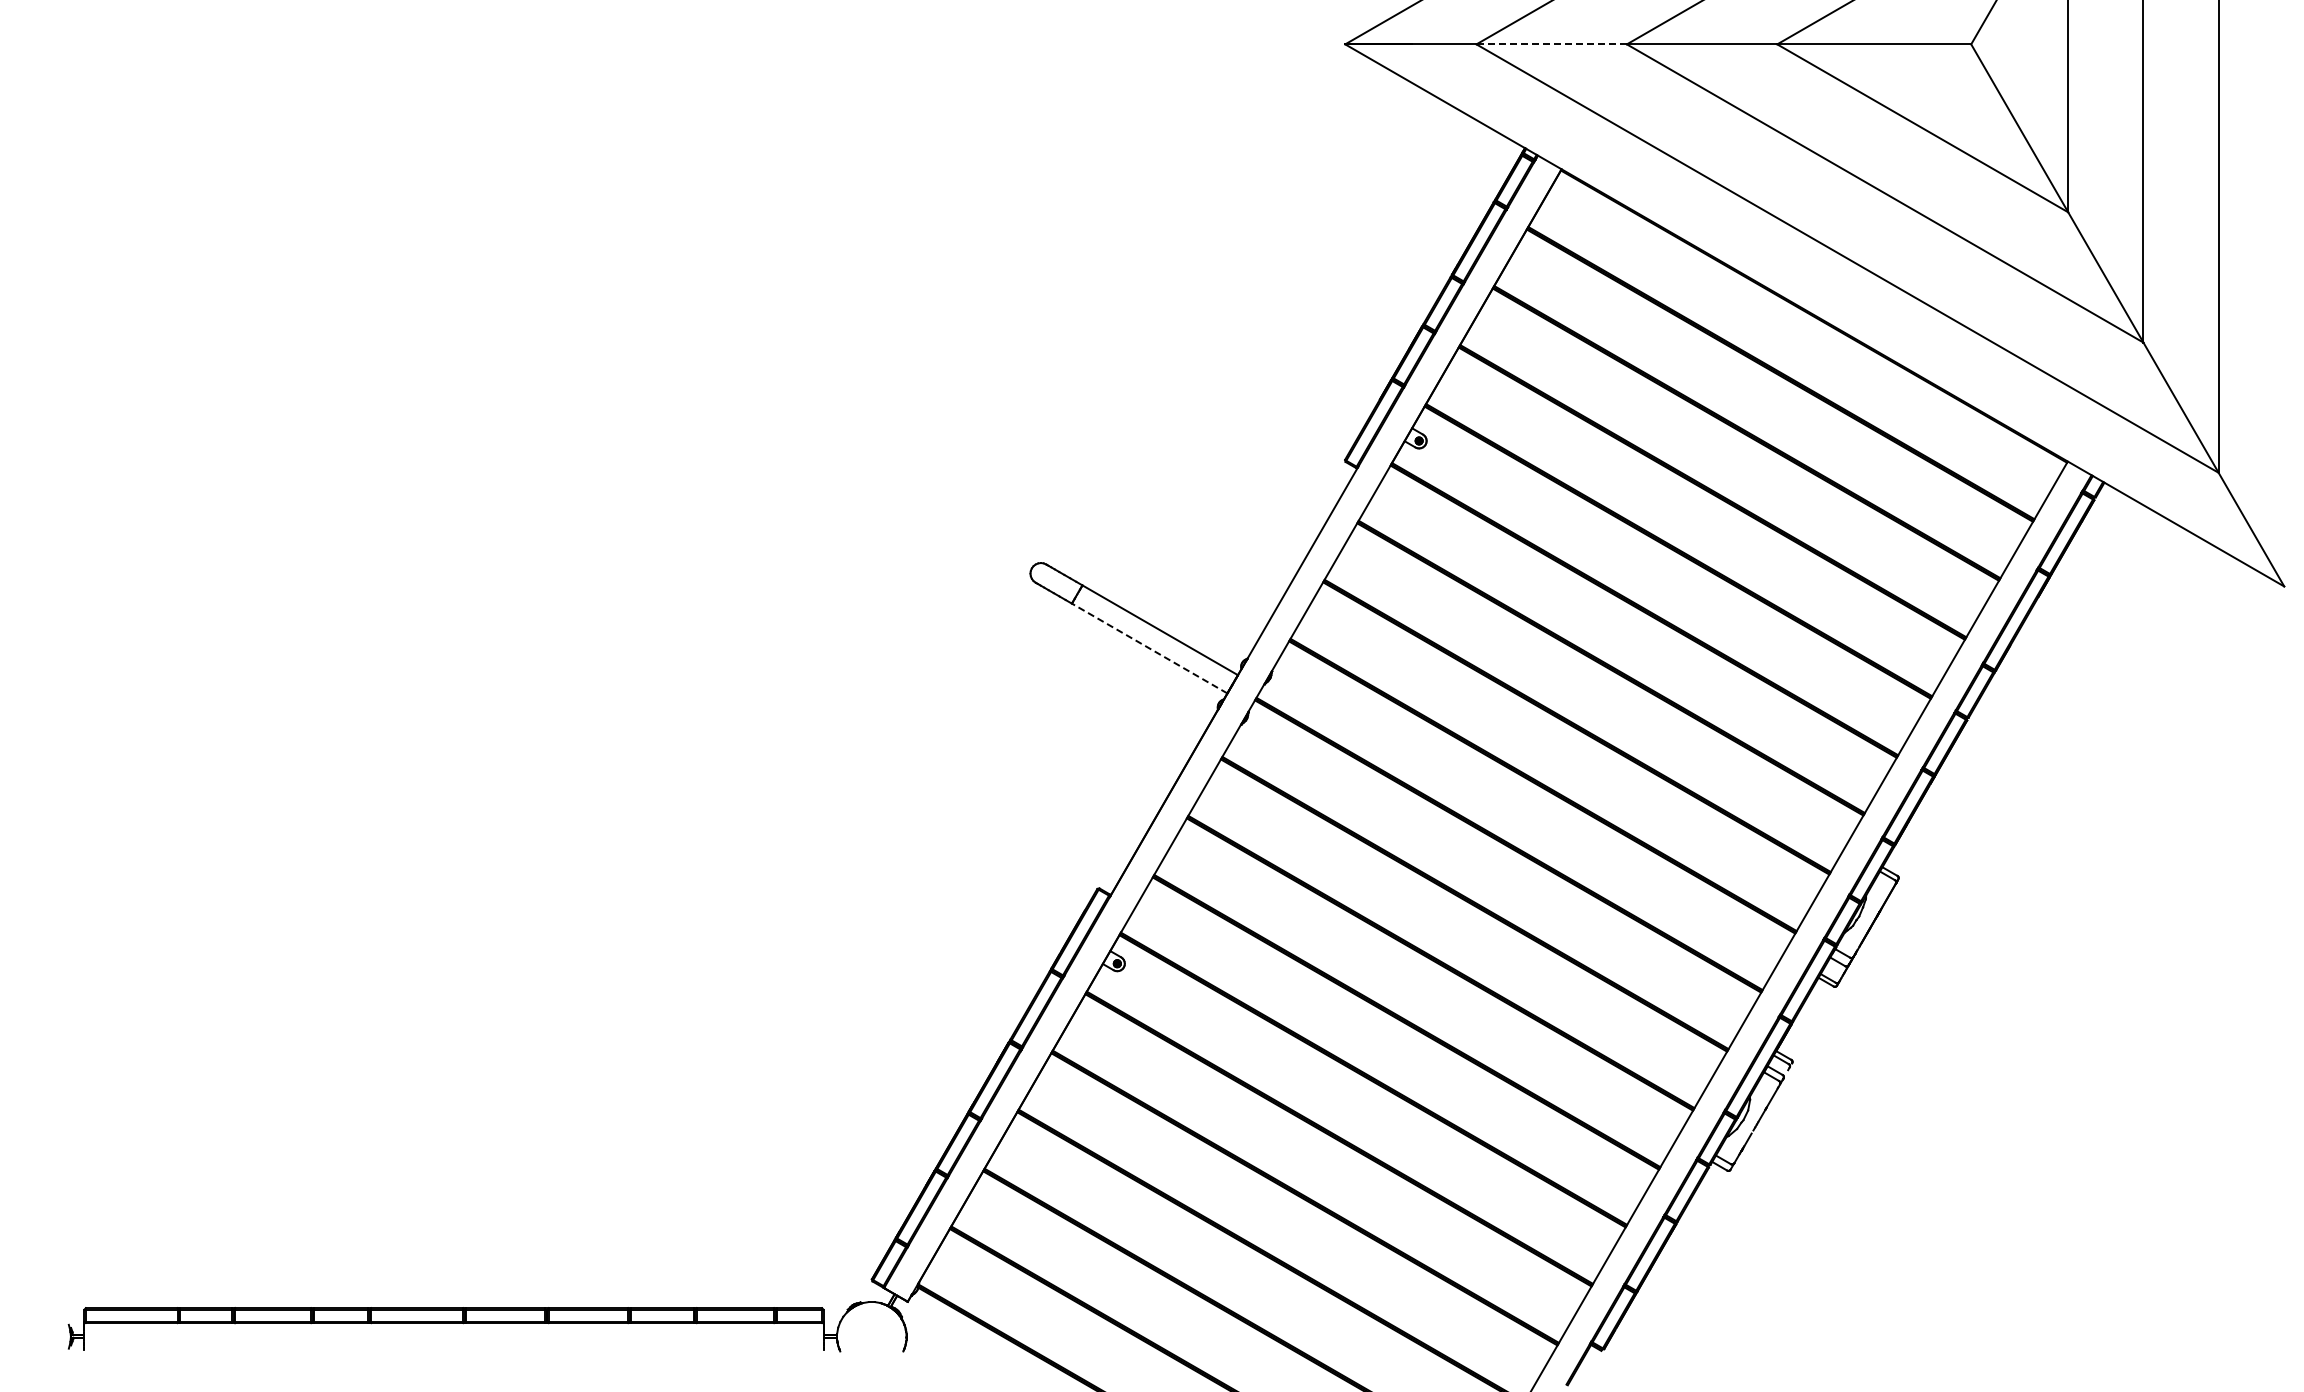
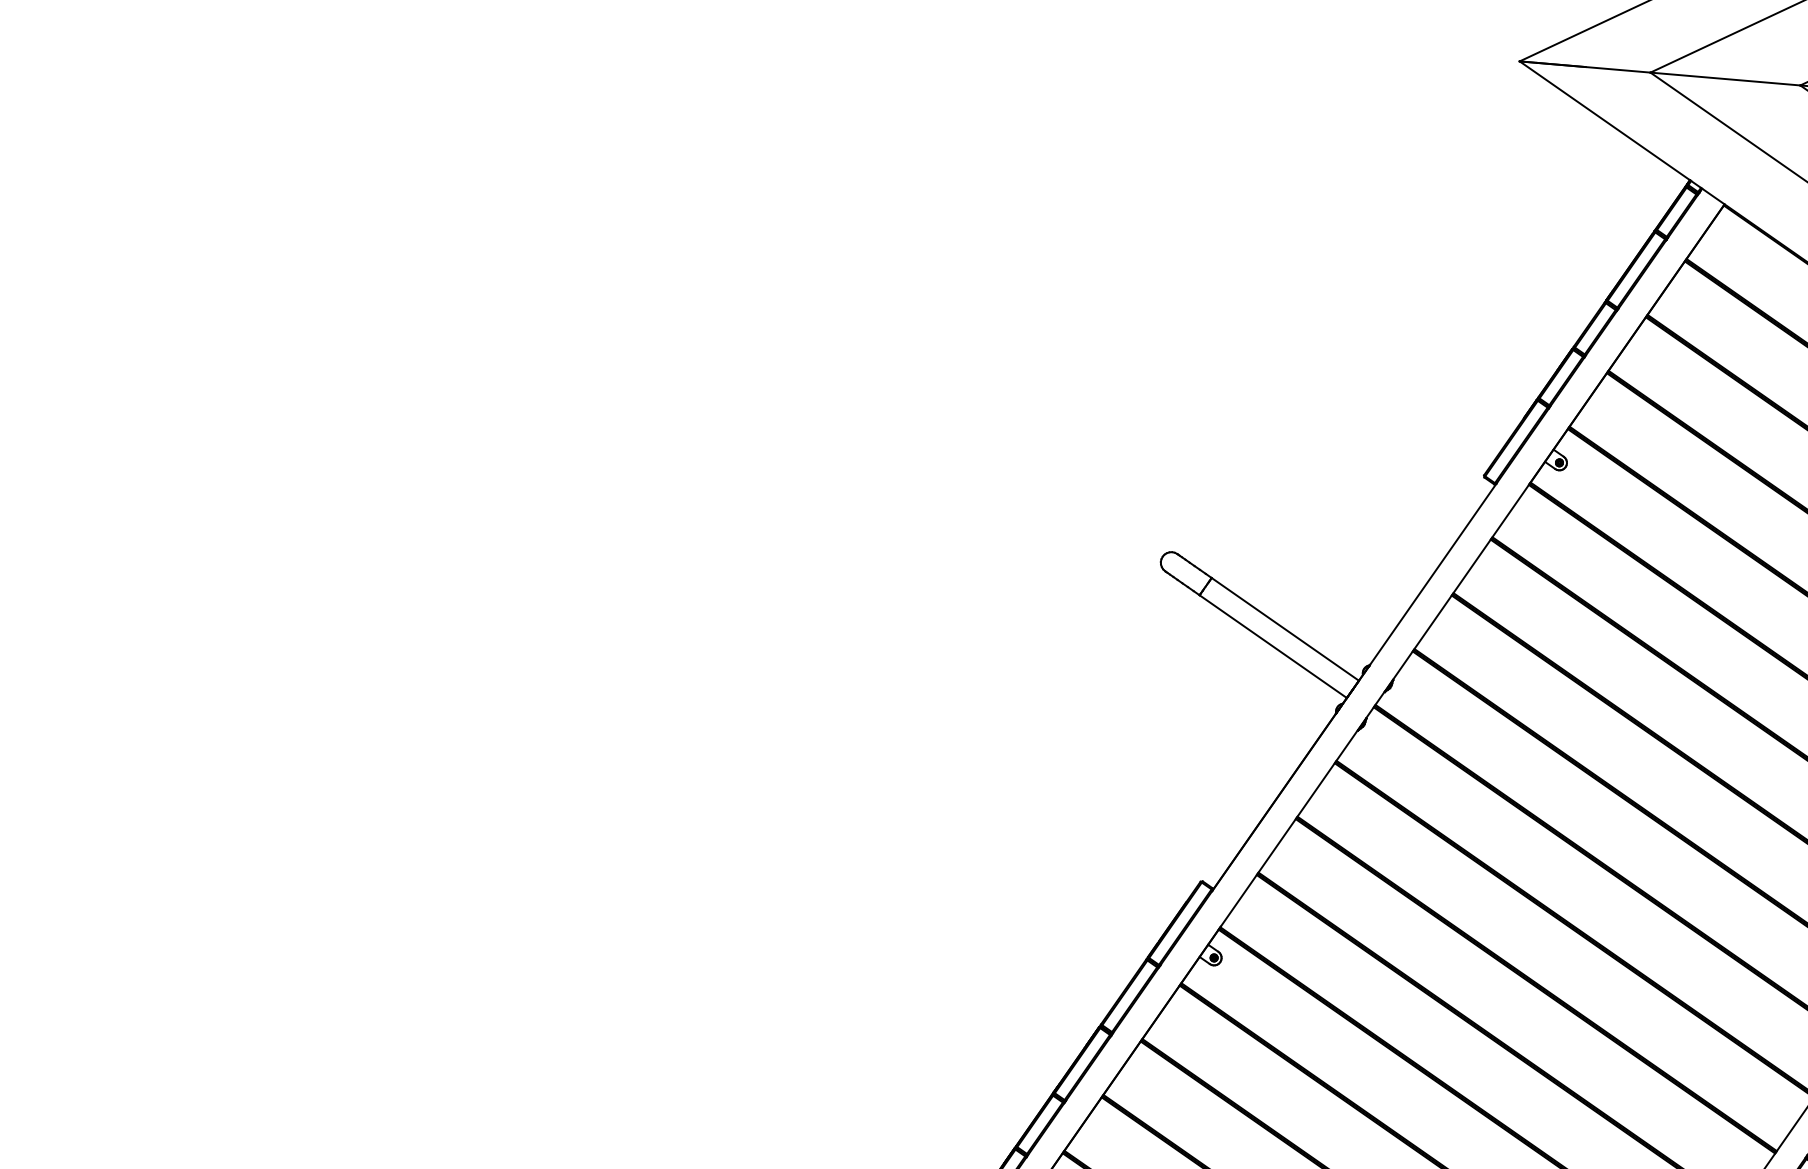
line: (1551, 44) -> (1725, 79), dashed -> solid
line: (1149, 648) -> (1273, 646), dashed -> solid

